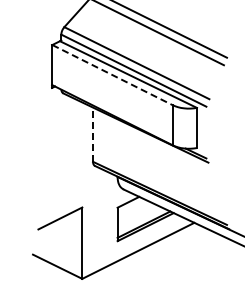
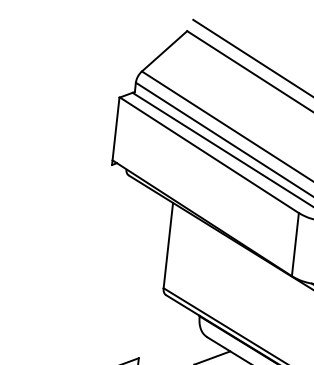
line: (113, 75) -> (210, 156), dashed -> solid
line: (93, 134) -> (169, 245), dashed -> solid

